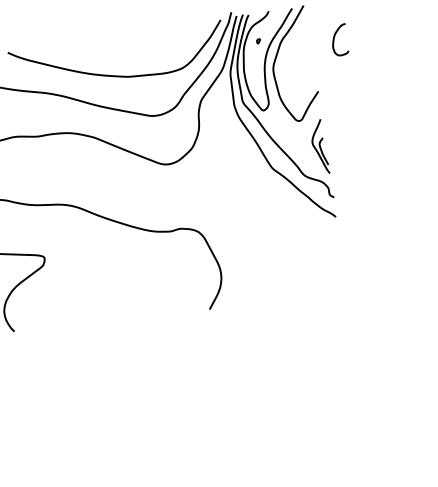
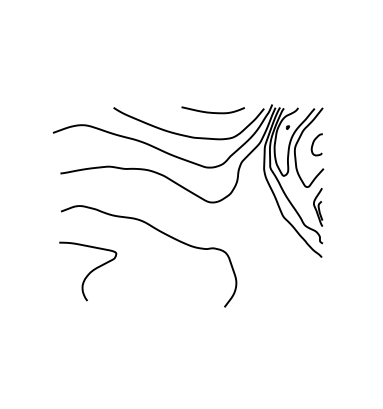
curve: (148, 37) -> (212, 112), added
curve: (335, 37) -> (314, 142), moved

